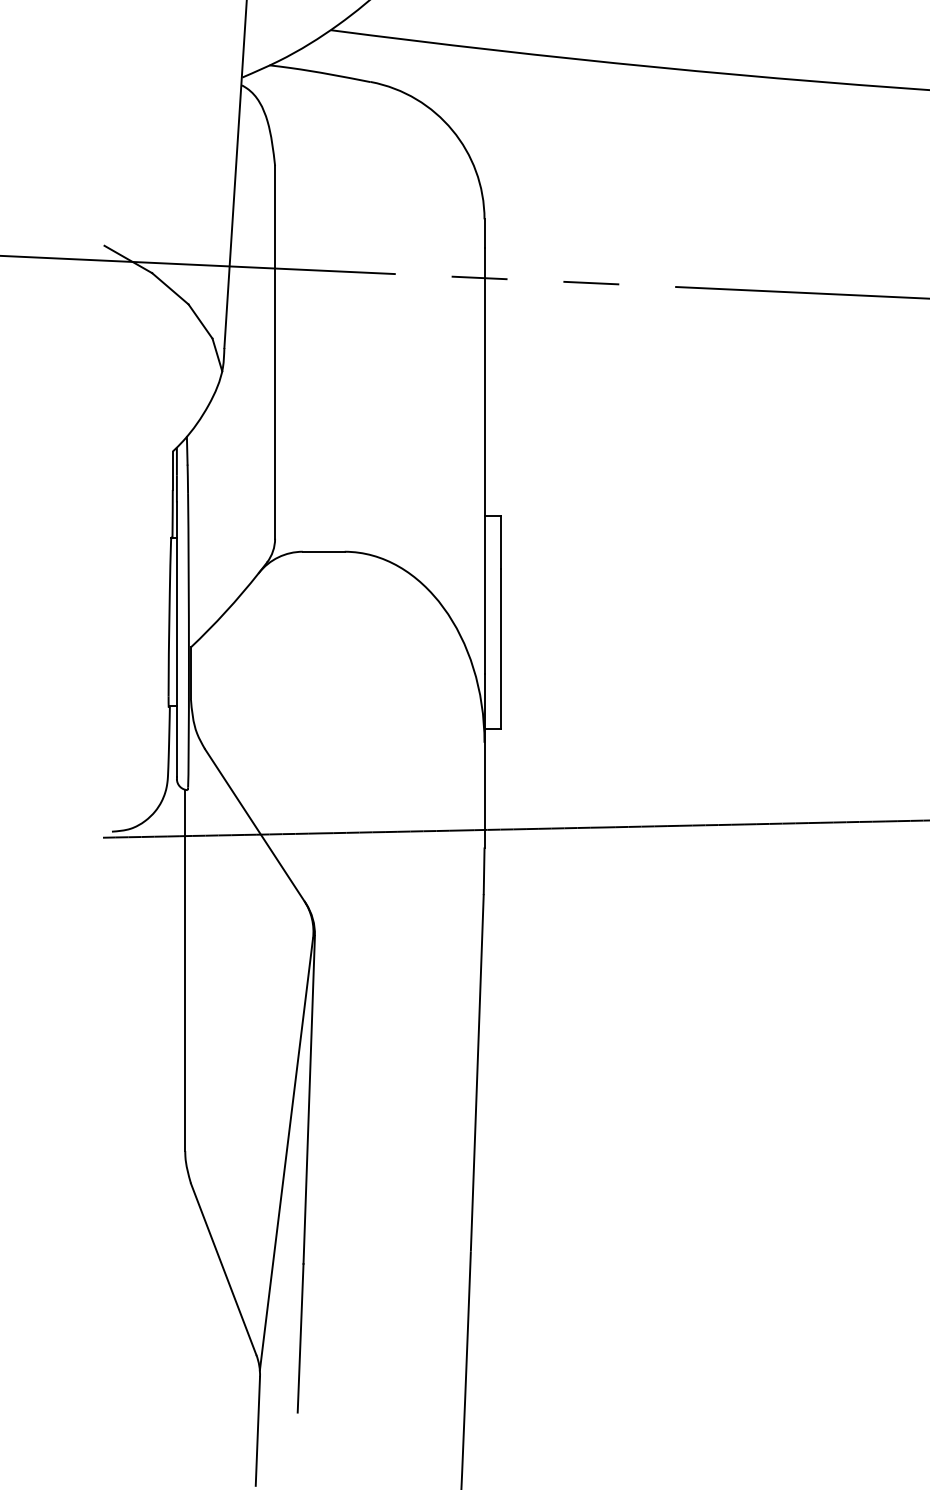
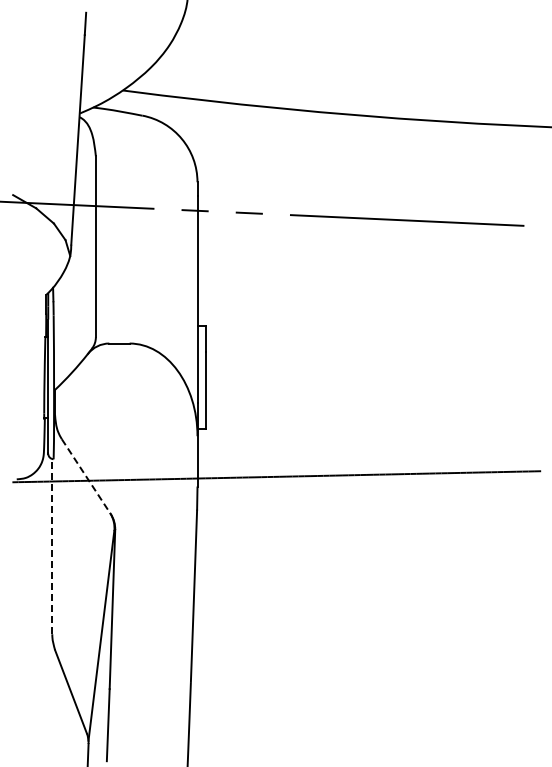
line: (255, 825) -> (86, 476), solid -> dashed
line: (185, 970) -> (52, 546), solid -> dashed

